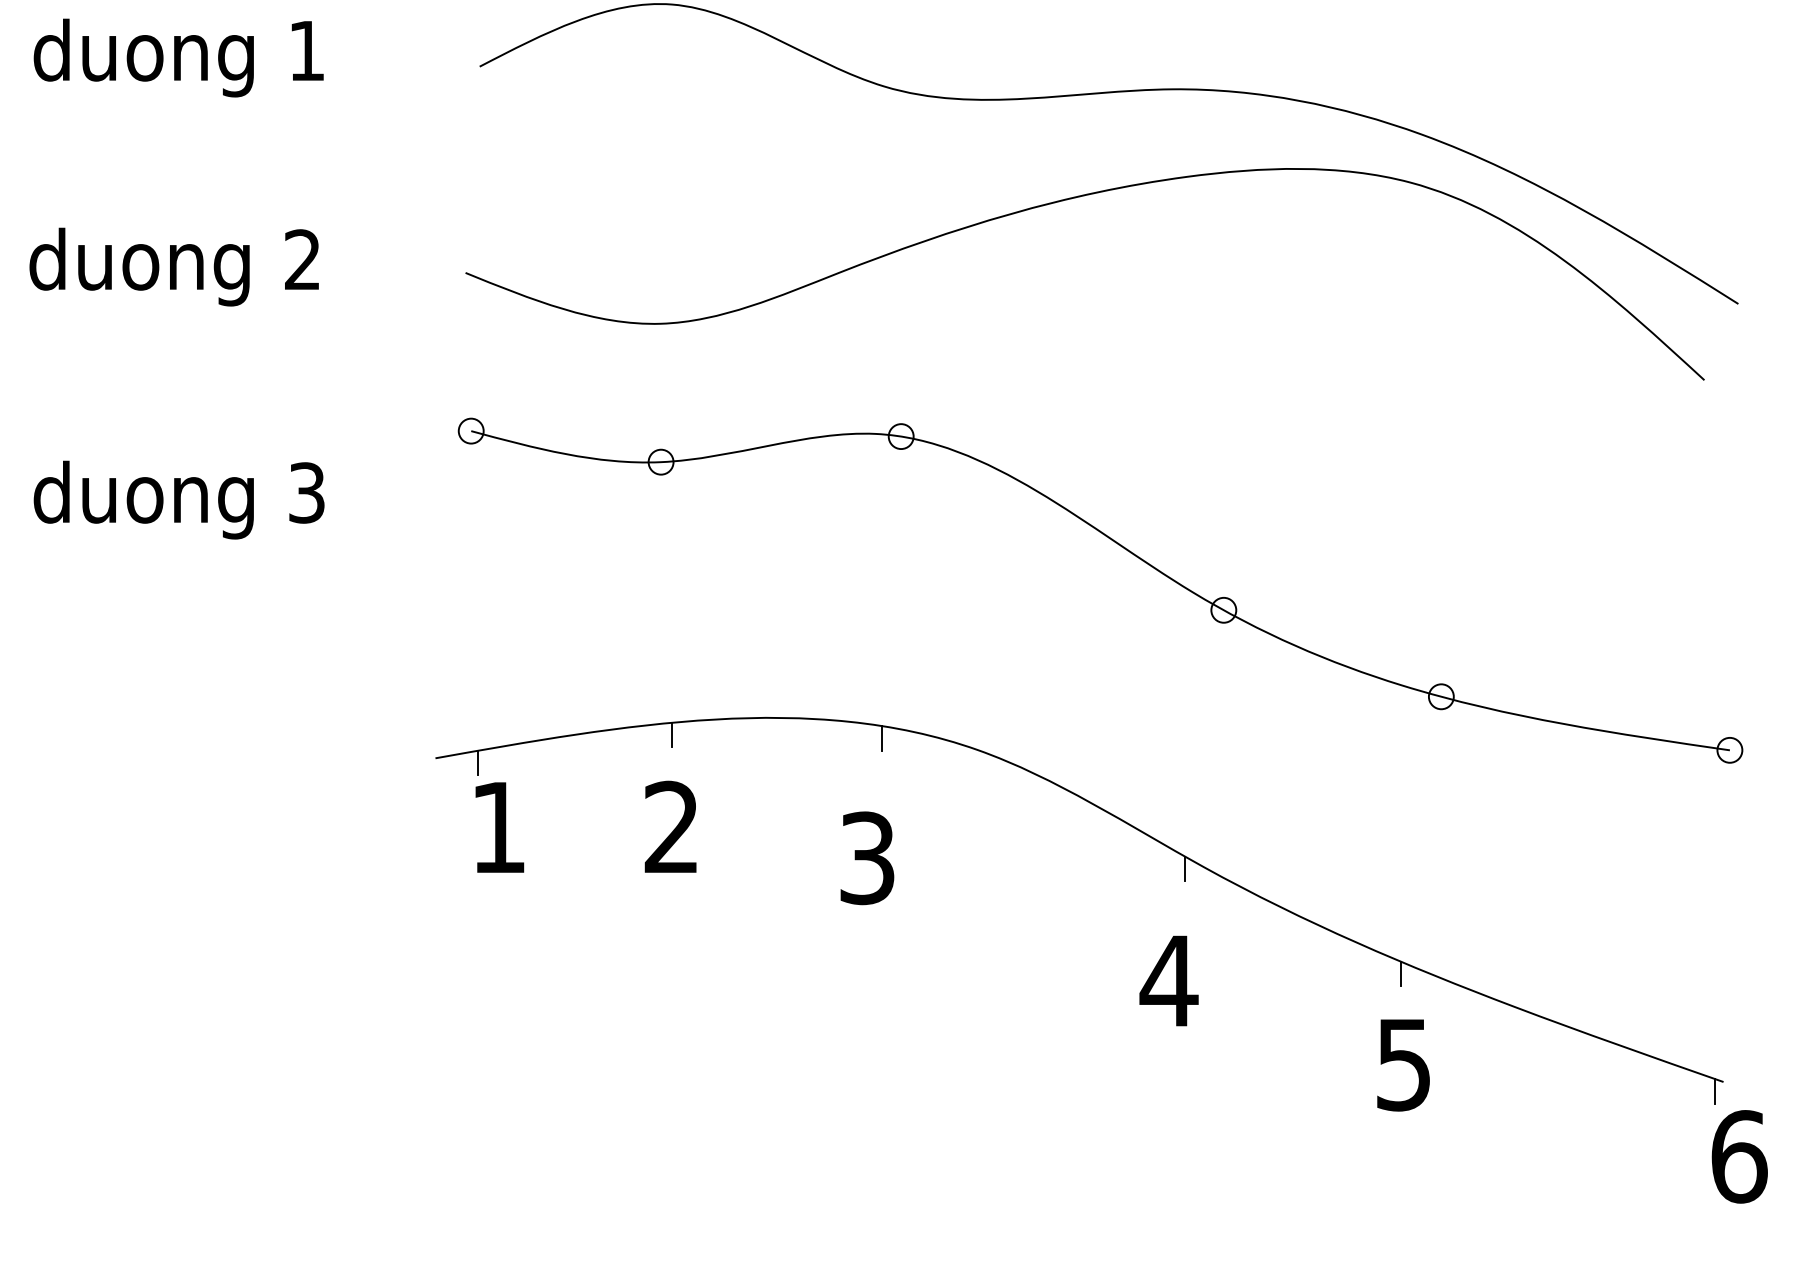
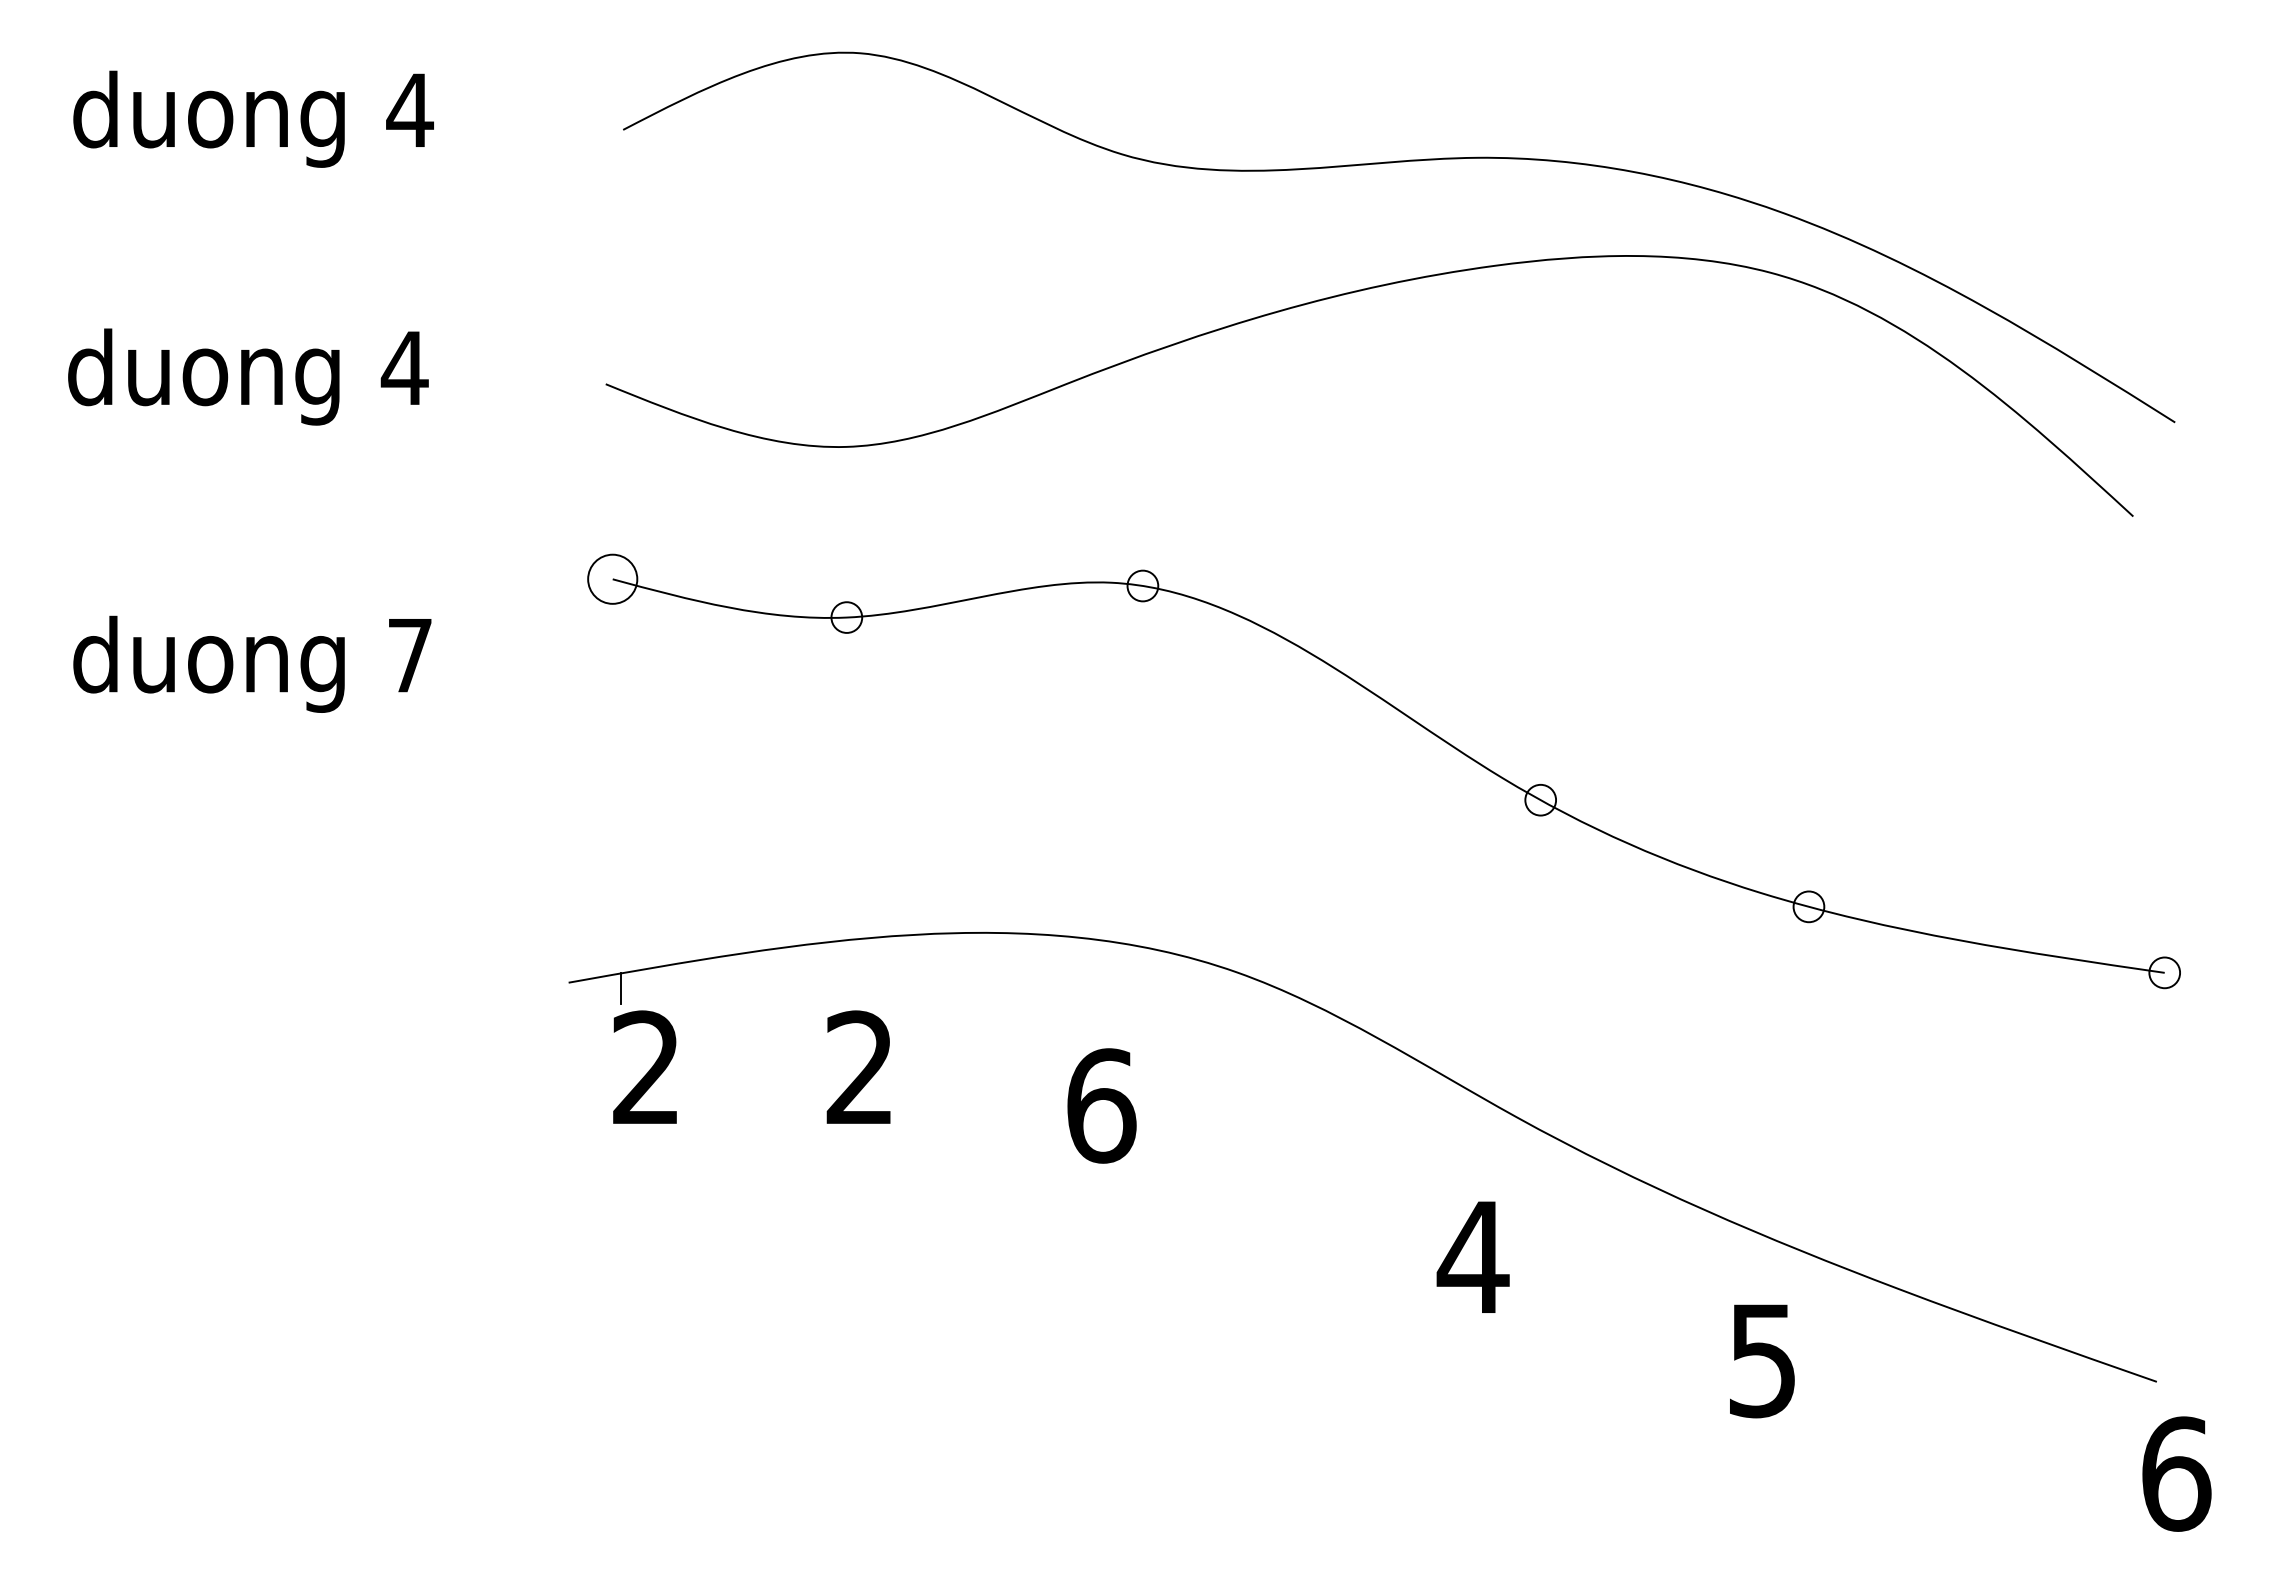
text: (306, 50) -> (409, 109), 1 -> 4
text: (302, 259) -> (404, 367), 2 -> 4
circle: (471, 430) -> (612, 578), size x1.6
text: (306, 492) -> (409, 655), 3 -> 7
line: (672, 734) -> (860, 953), removed
line: (882, 737) -> (1119, 957), removed
text: (497, 826) -> (645, 1066), 1 -> 2
text: (867, 857) -> (1101, 1105), 3 -> 6
line: (1185, 869) -> (1493, 1119), removed
line: (1400, 973) -> (1758, 1248), removed
line: (1715, 1091) -> (2146, 1393), removed

